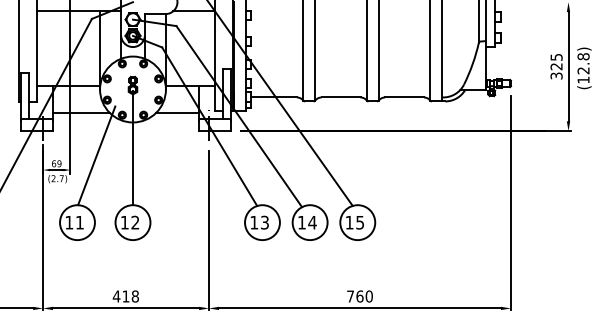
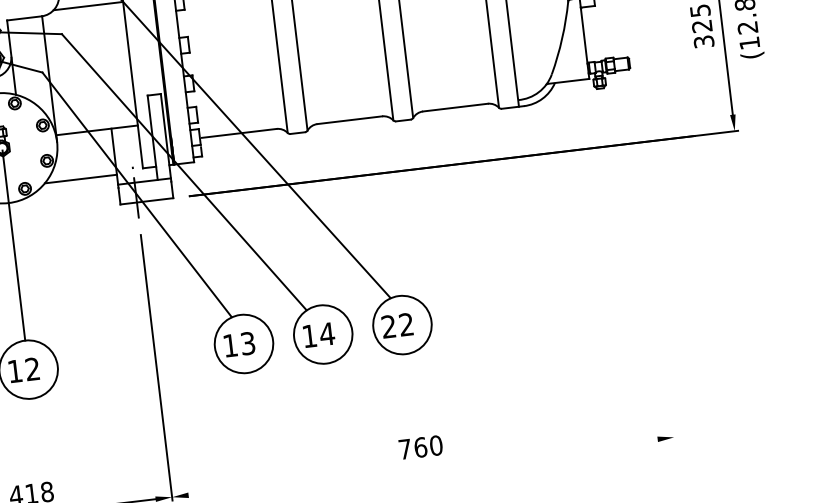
line: (510, 203) -> (652, 262), removed
text: (354, 222) -> (396, 325), 15 -> 22
line: (359, 308) -> (422, 467), removed

